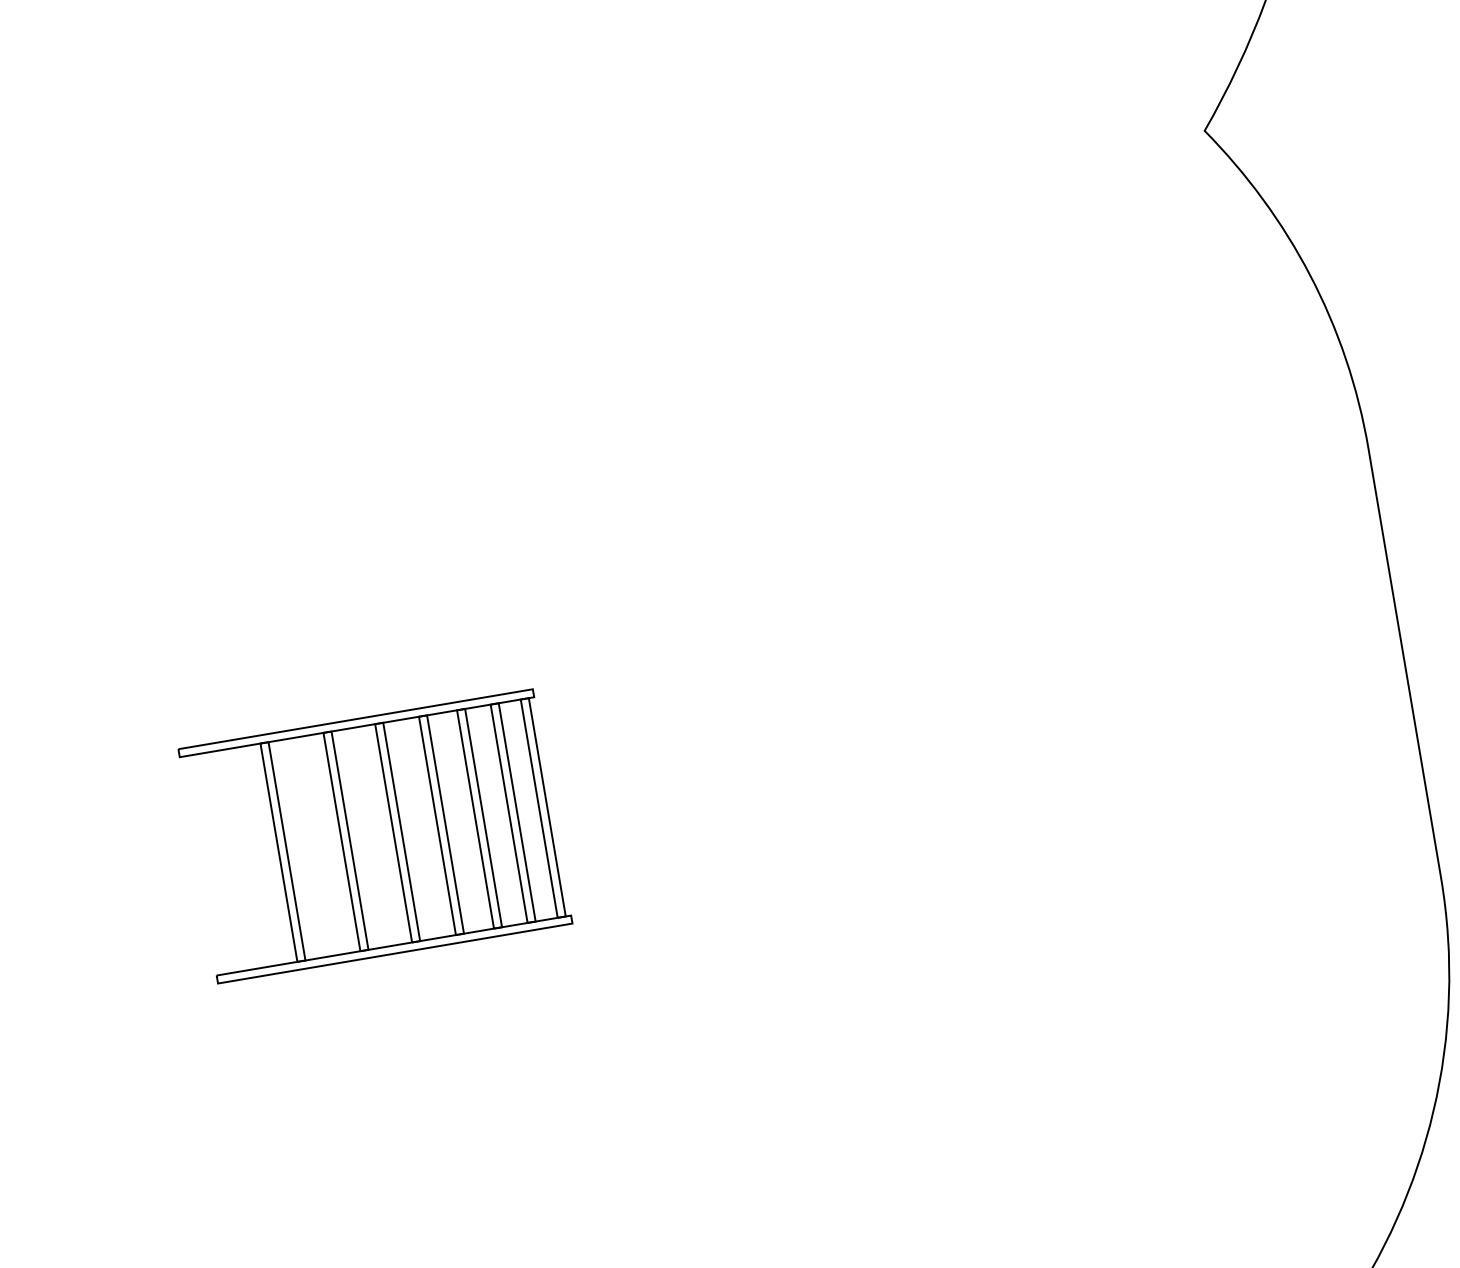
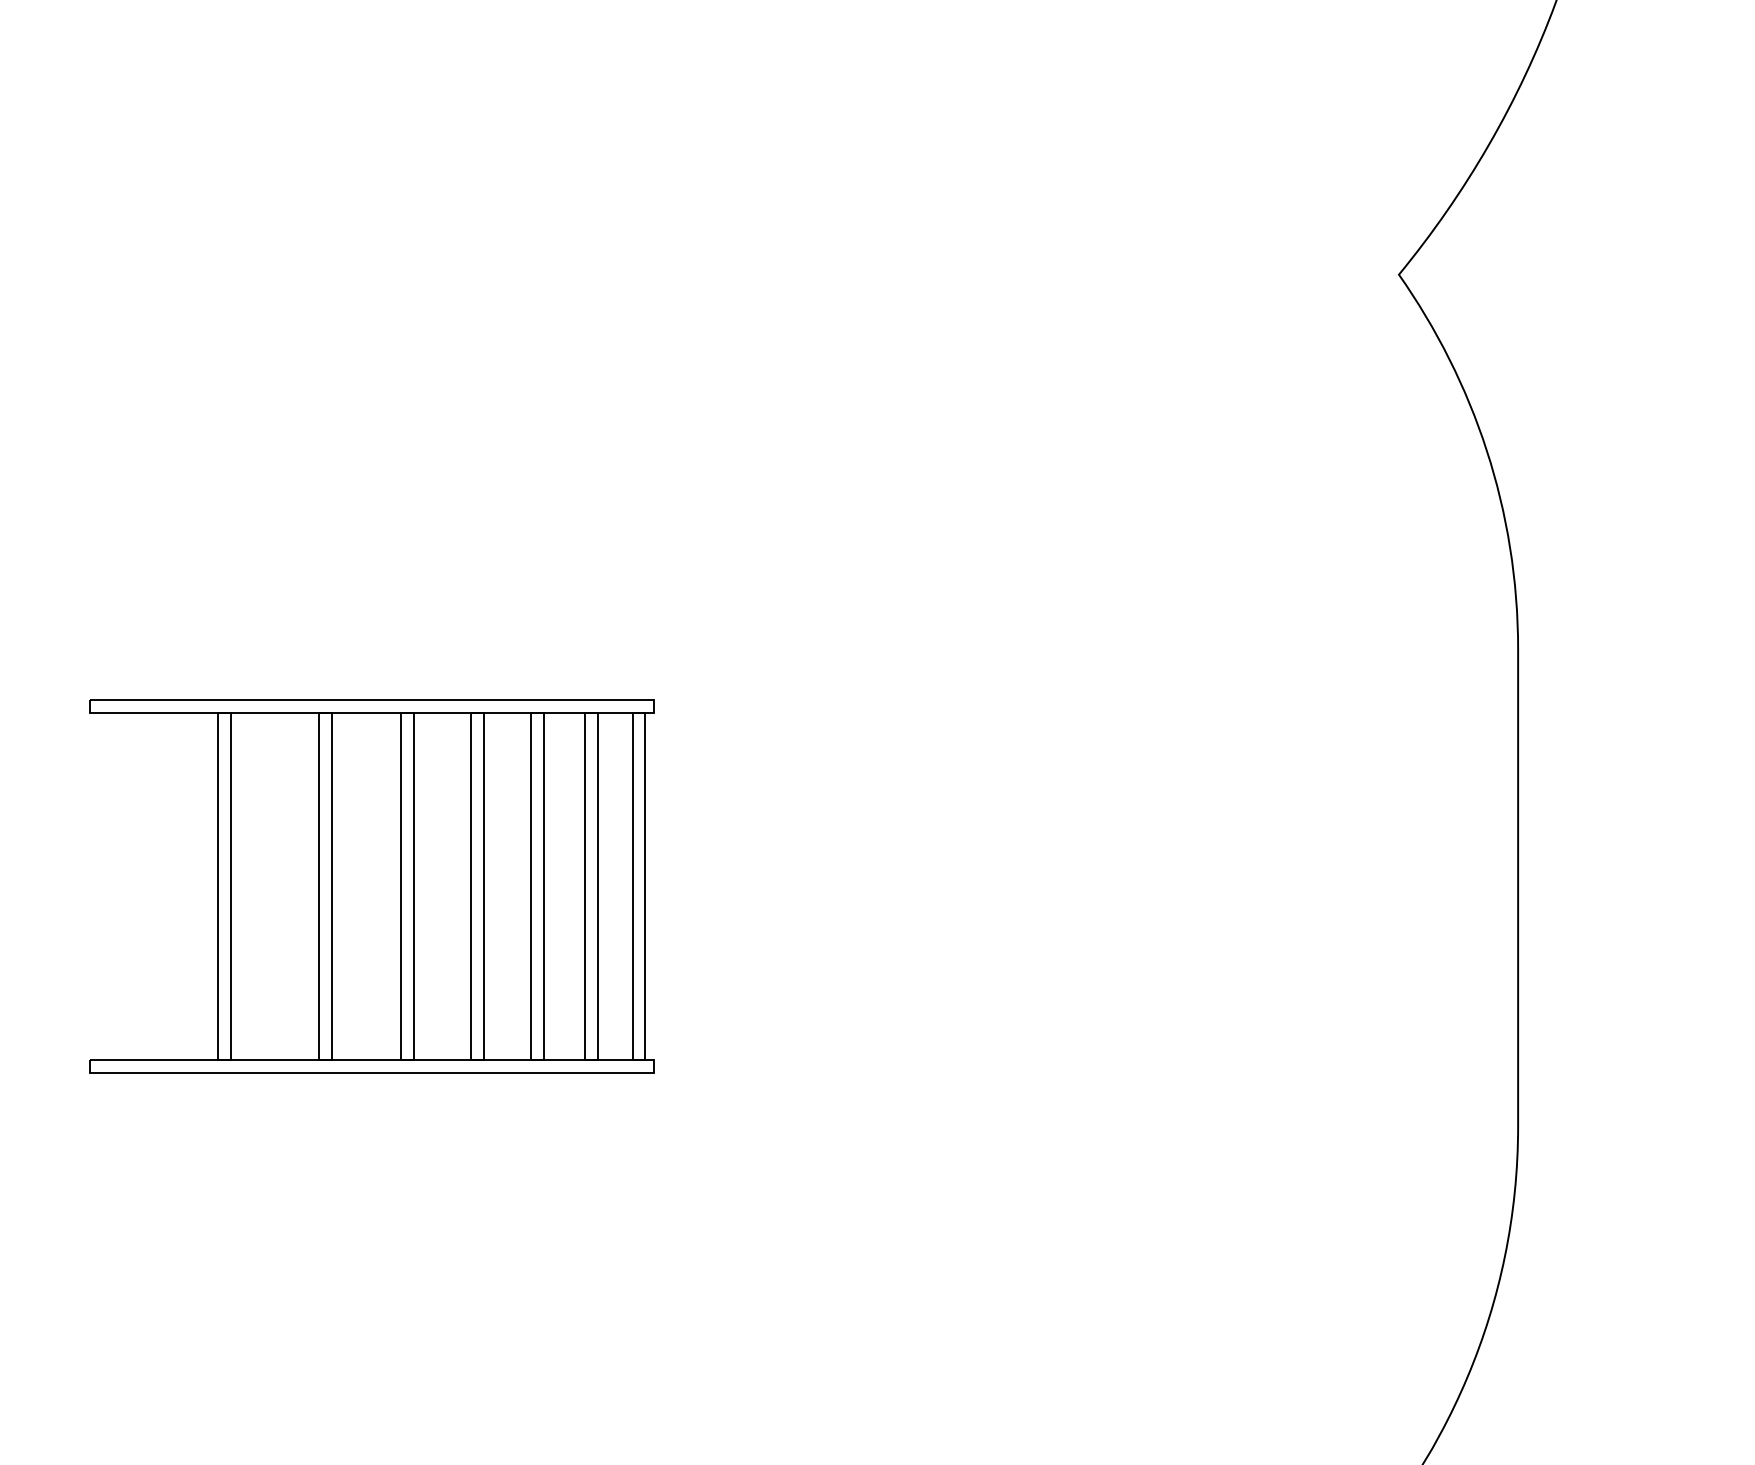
part: (374, 836) -> (371, 886), size x1.43

